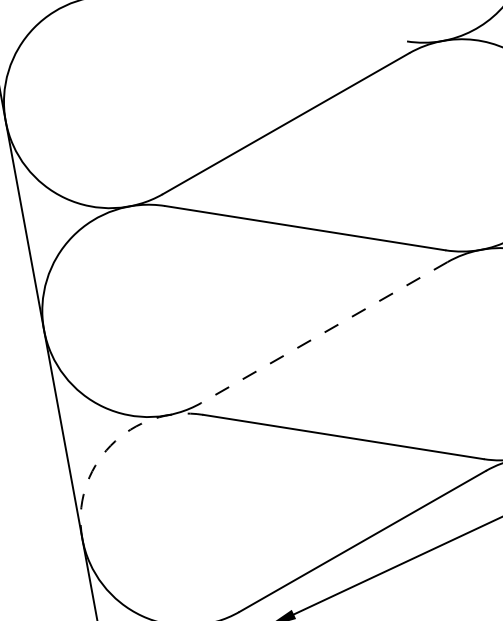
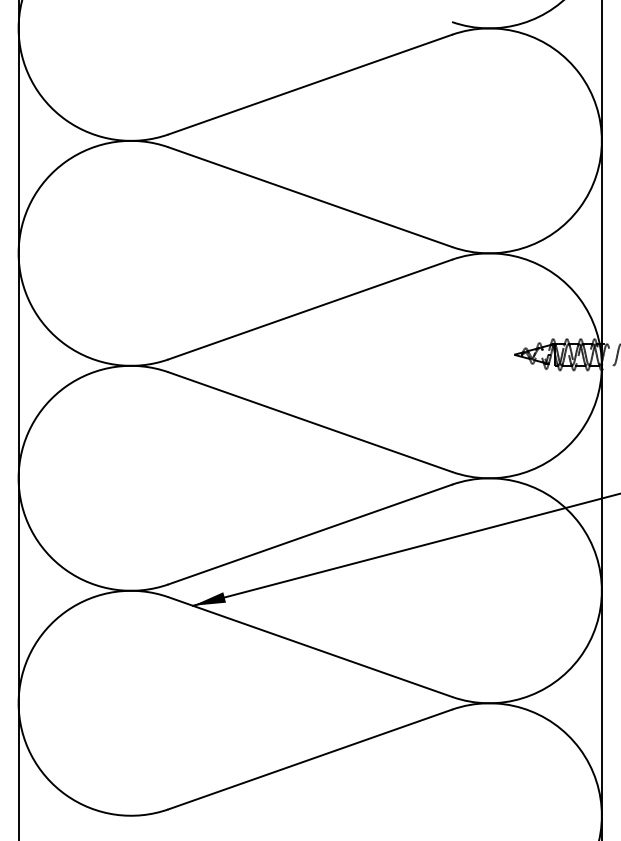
line: (323, 332) -> (309, 309), dashed -> solid
arc: (111, 445) -> (66, 386), dashed -> solid

